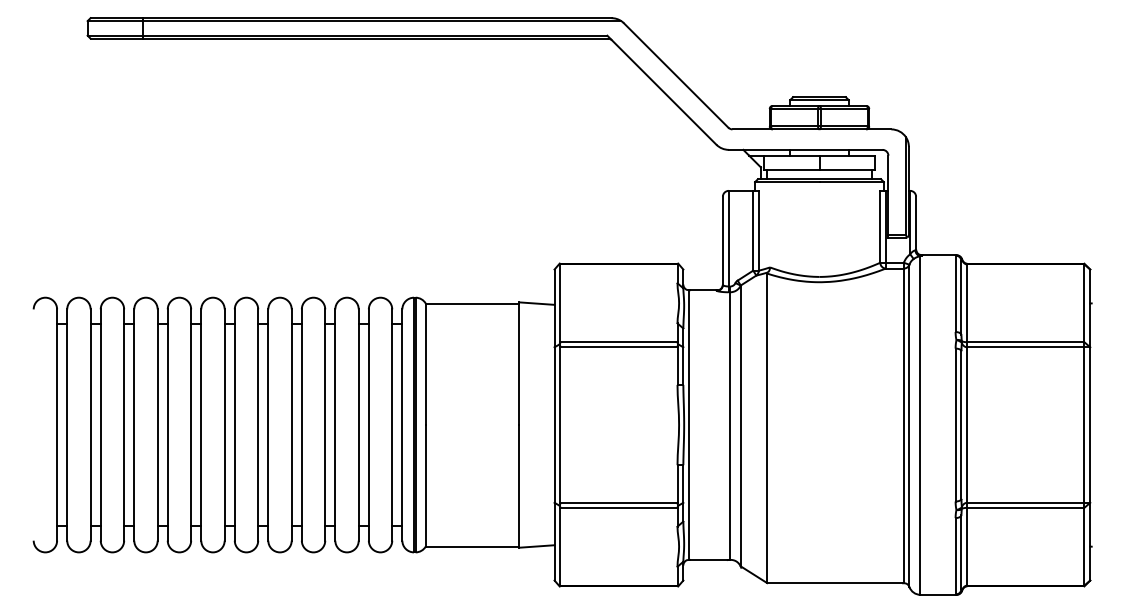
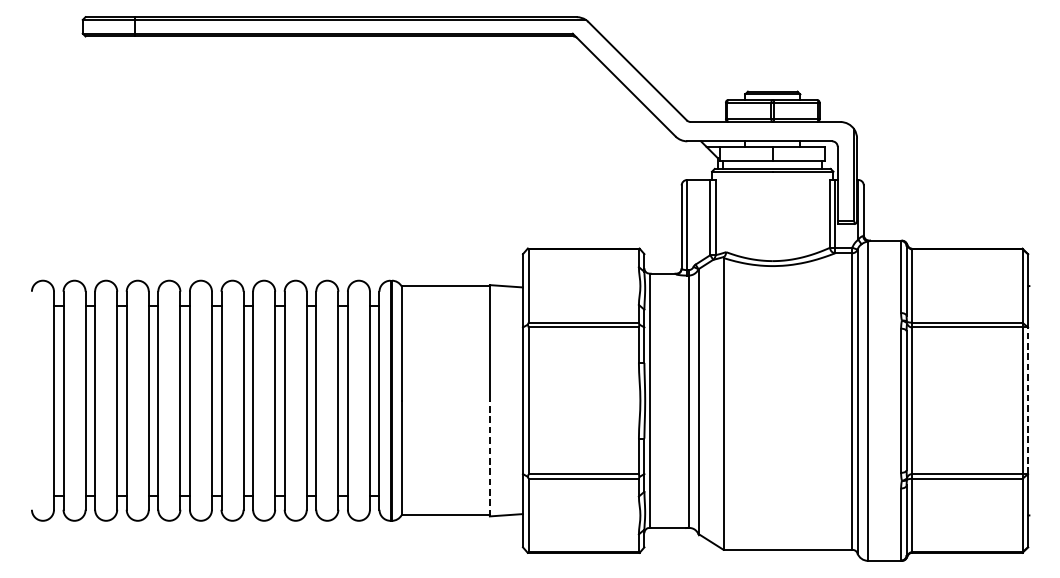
line: (1090, 425) -> (1028, 401), solid -> dashed
line: (519, 485) -> (489, 457), solid -> dashed

